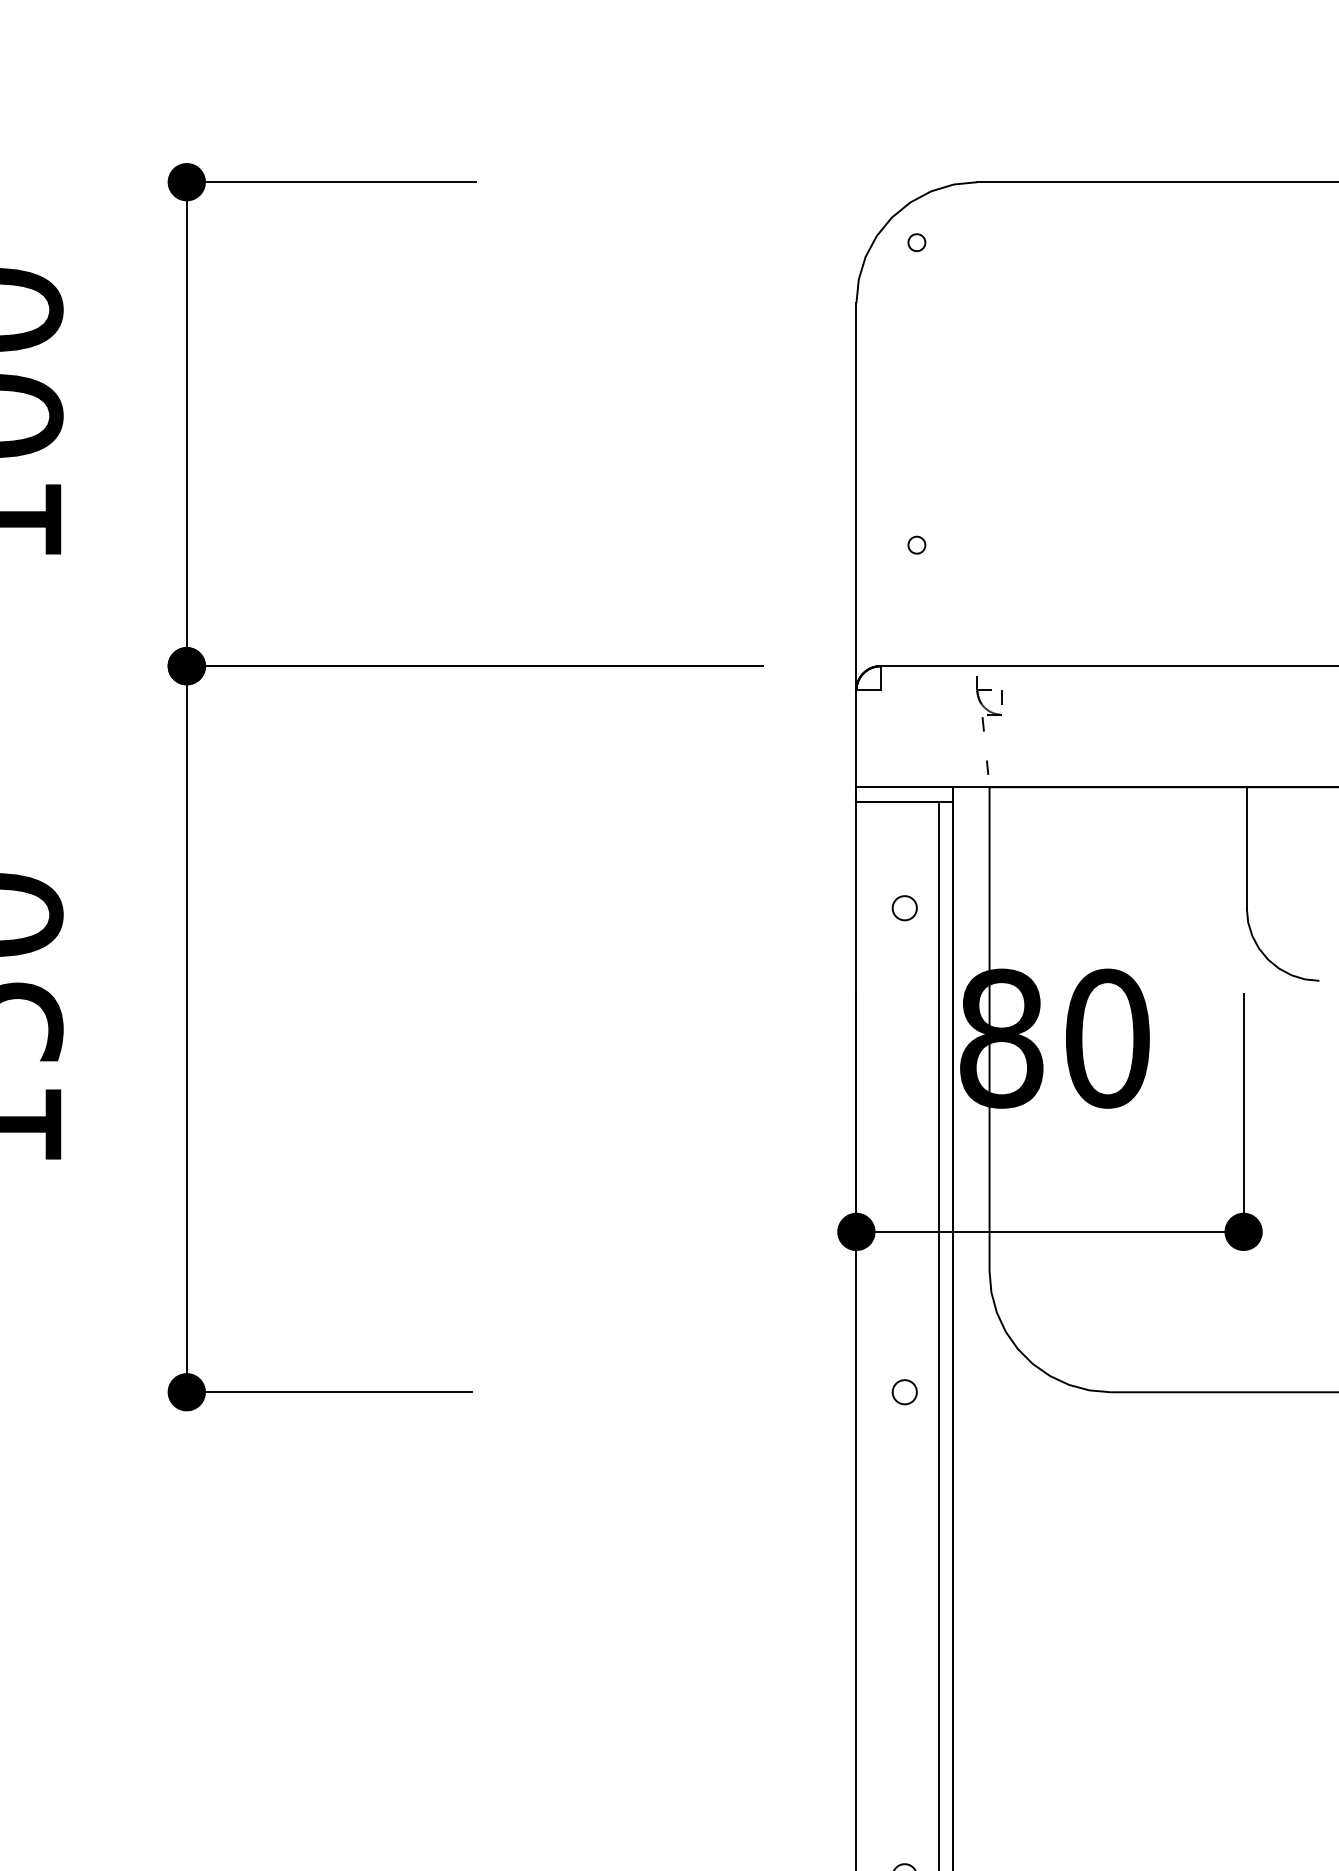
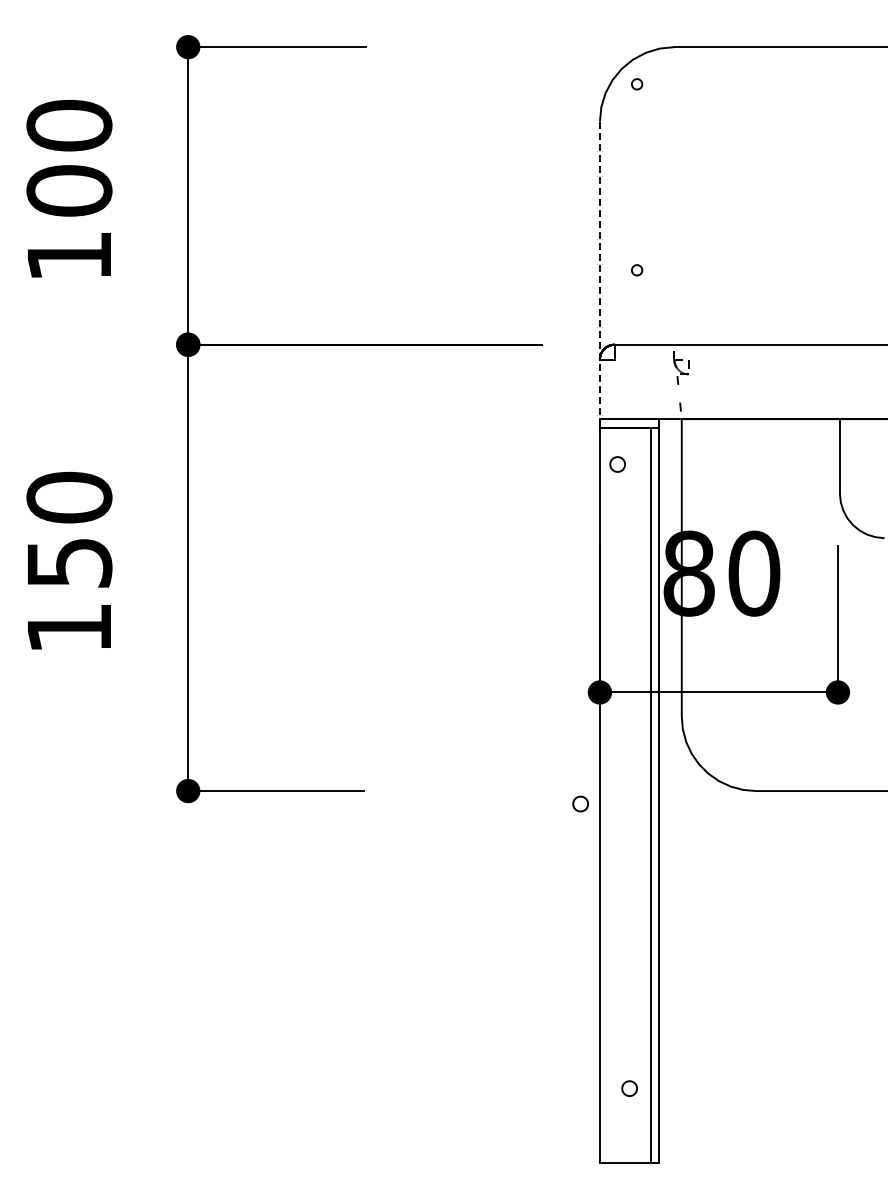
line: (855, 545) -> (599, 270), solid -> dashed
part: (904, 908) -> (617, 464), moved
part: (904, 1391) -> (580, 803), moved

